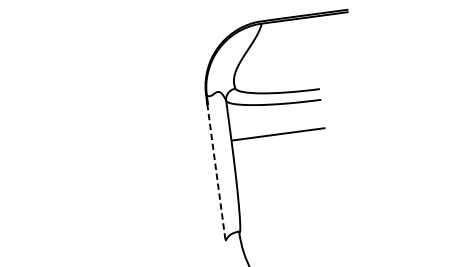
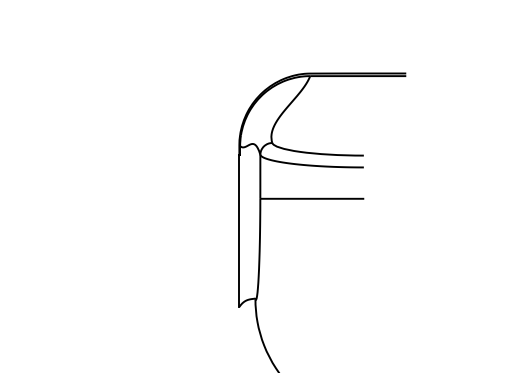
line: (216, 172) -> (239, 231), dashed -> solid

